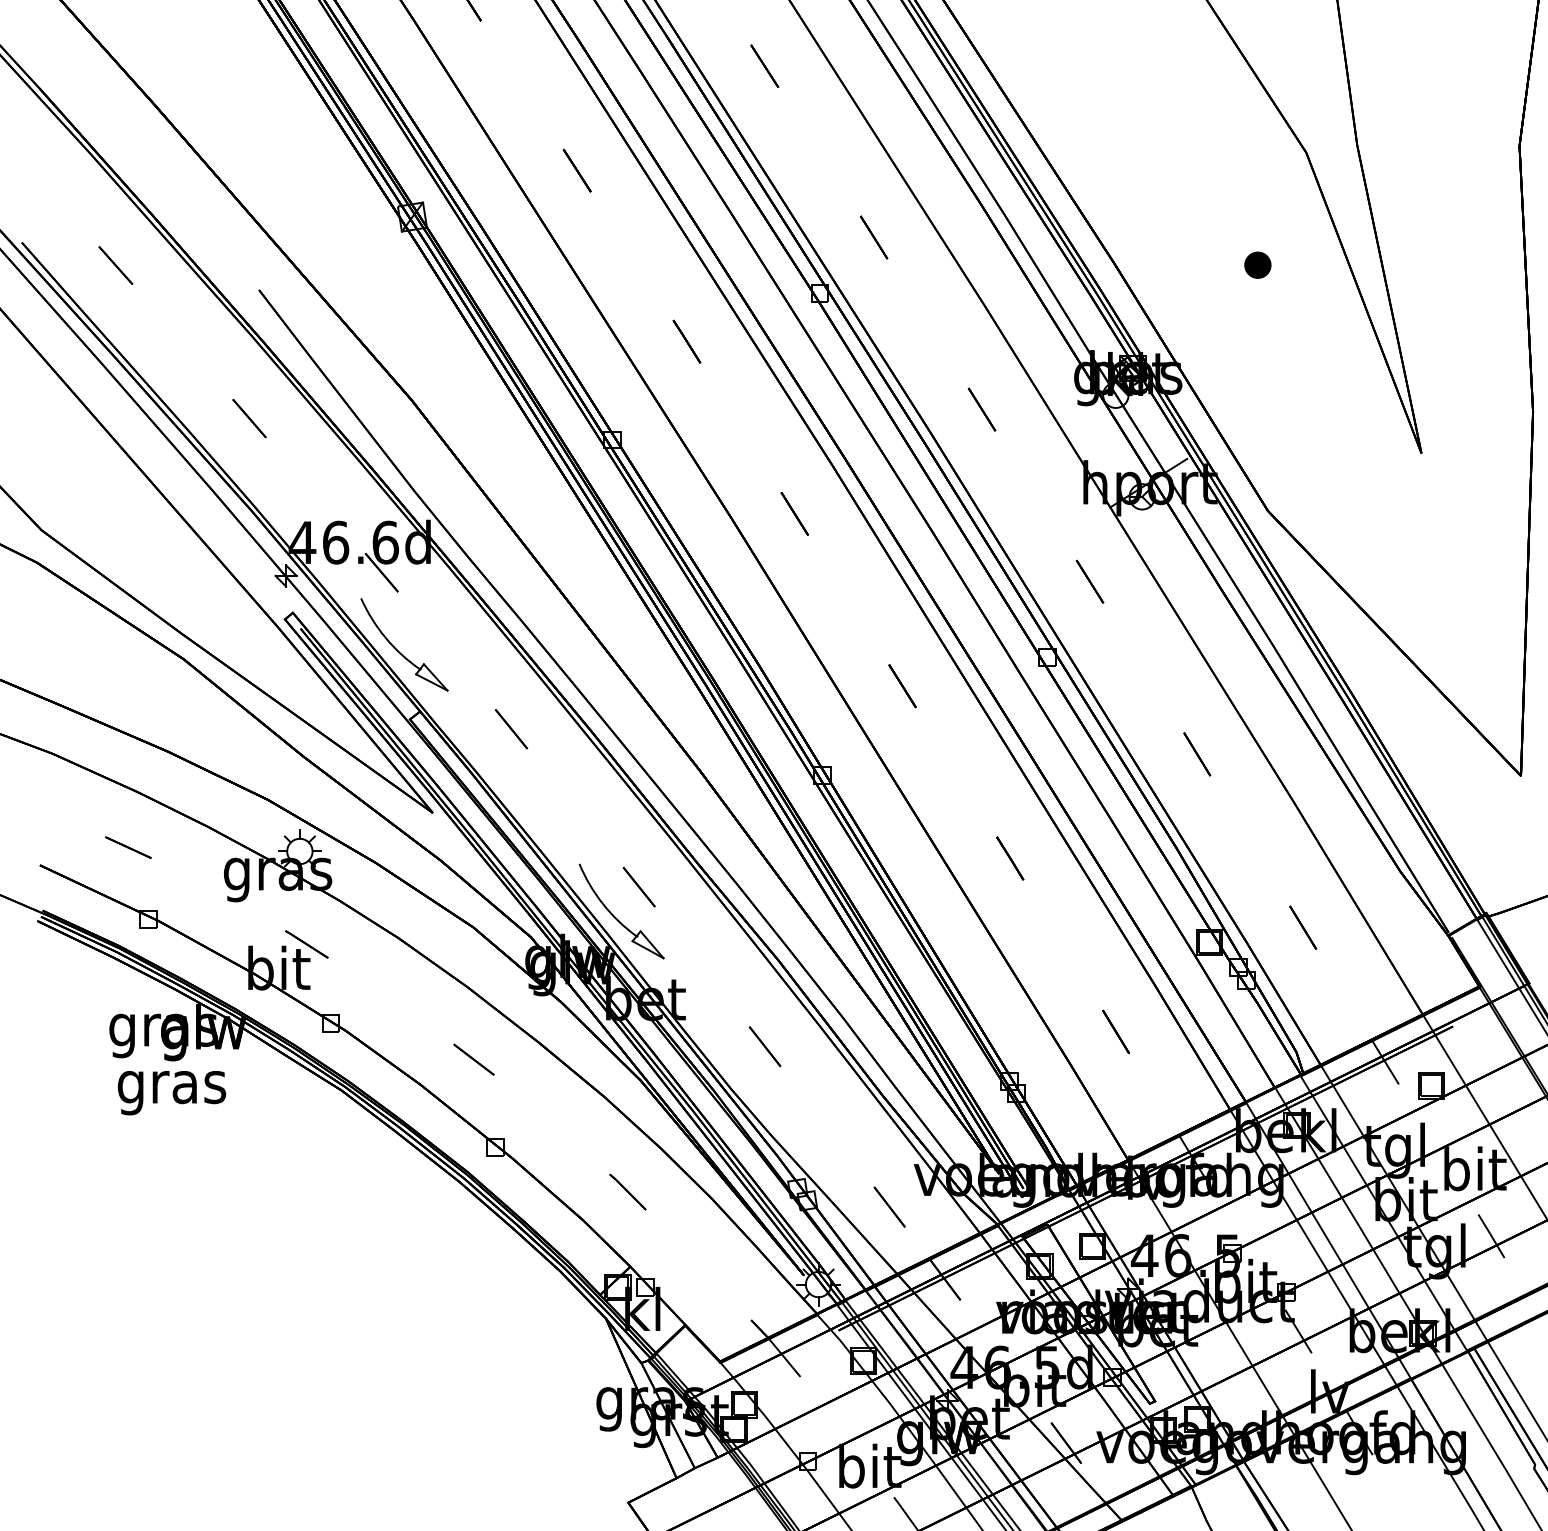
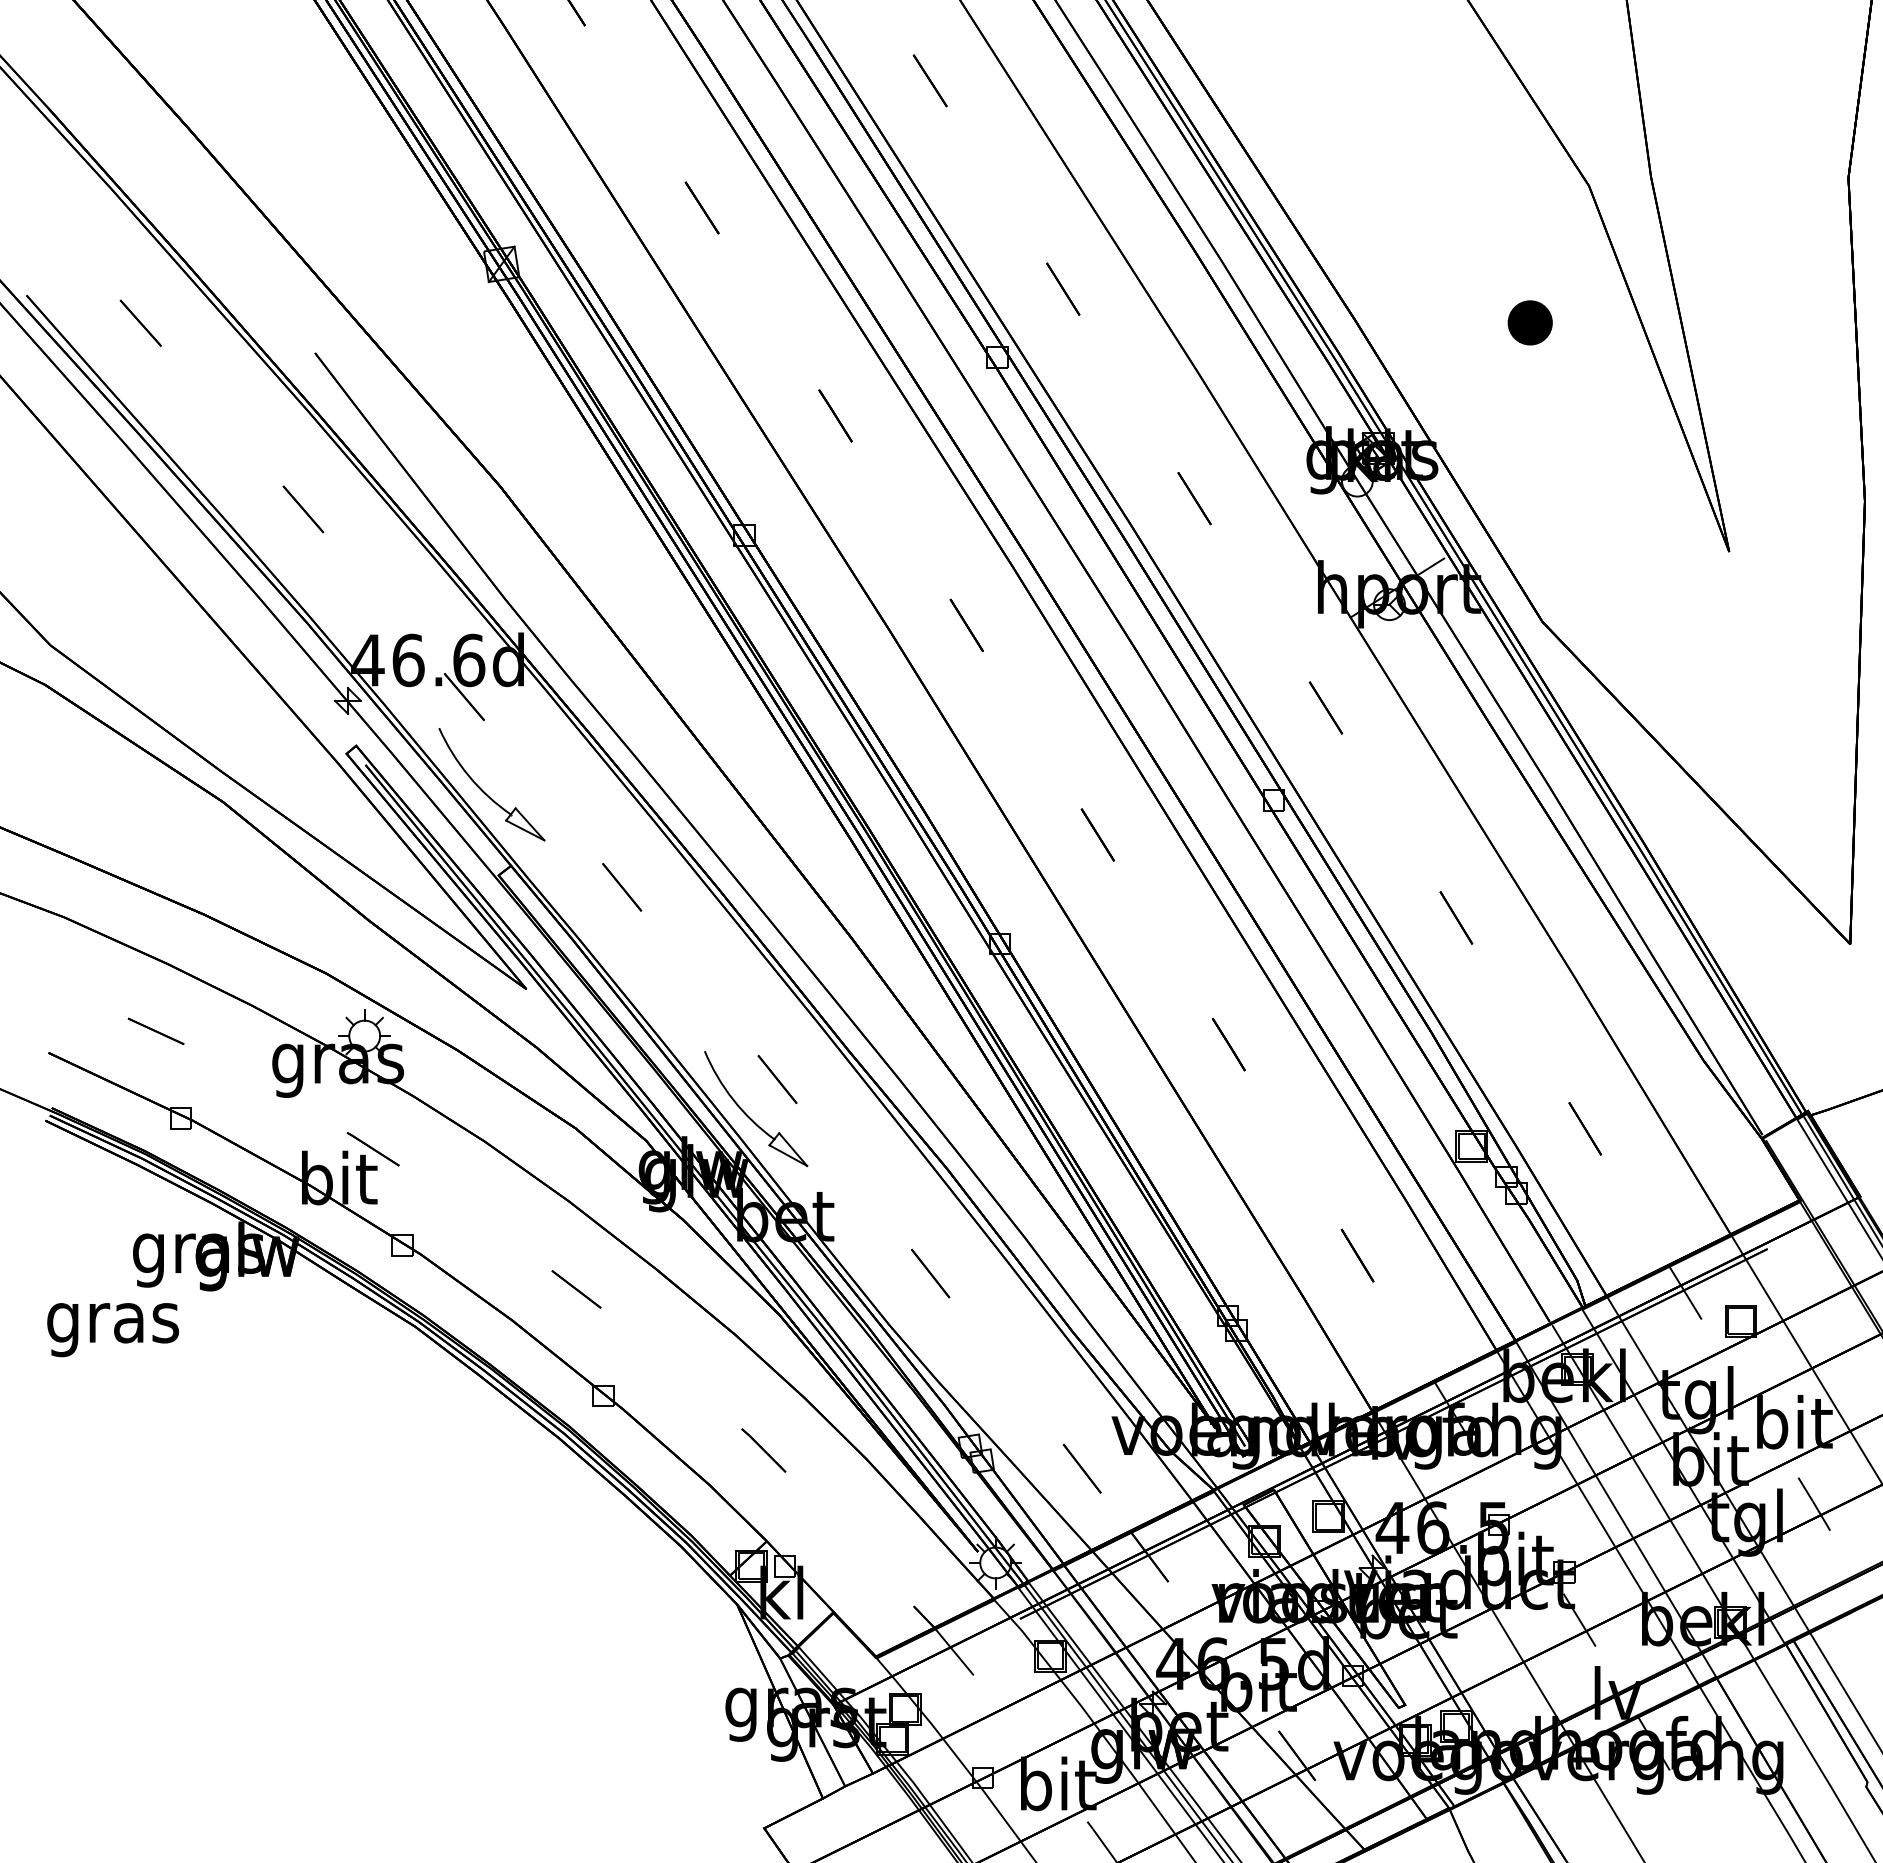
part: (1257, 264) -> (1529, 322), size x1.4
text: (171, 1093) -> (112, 1330), moved

